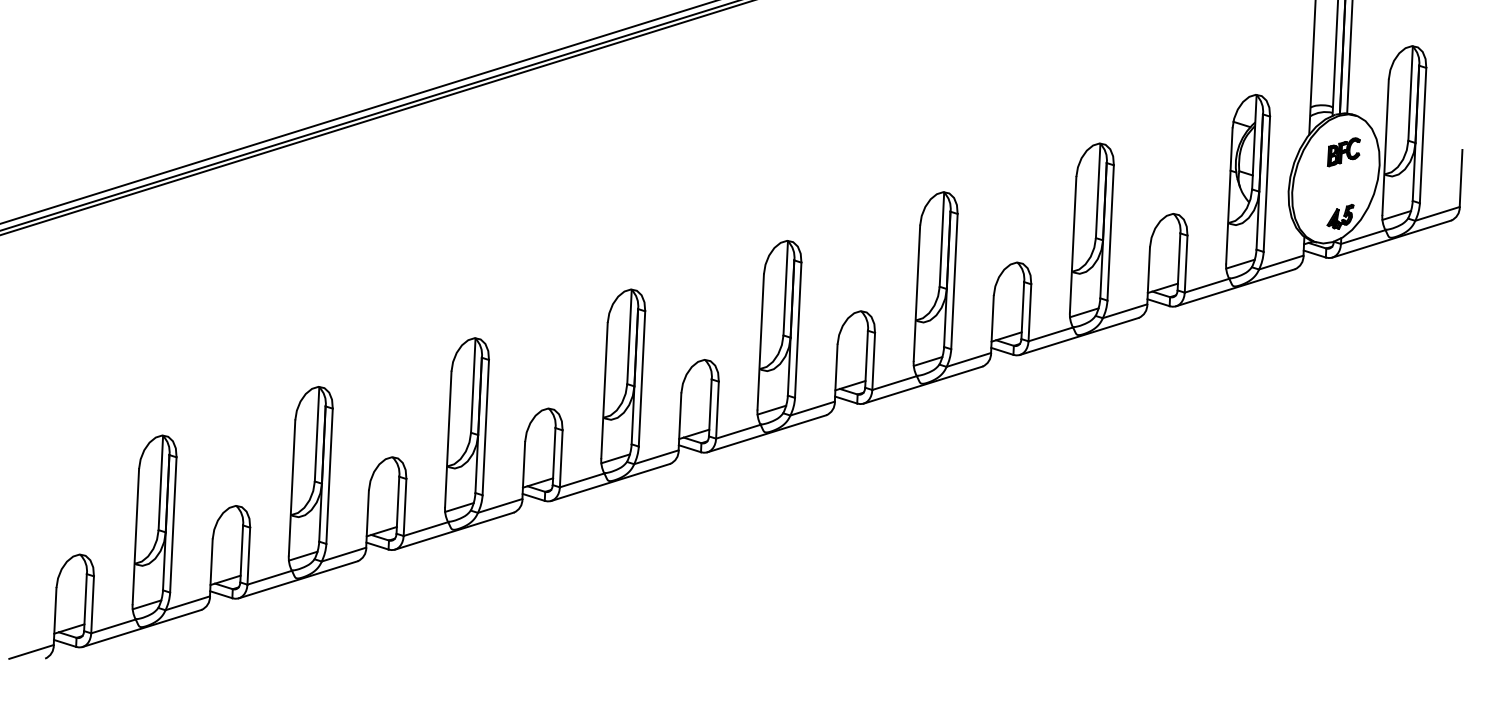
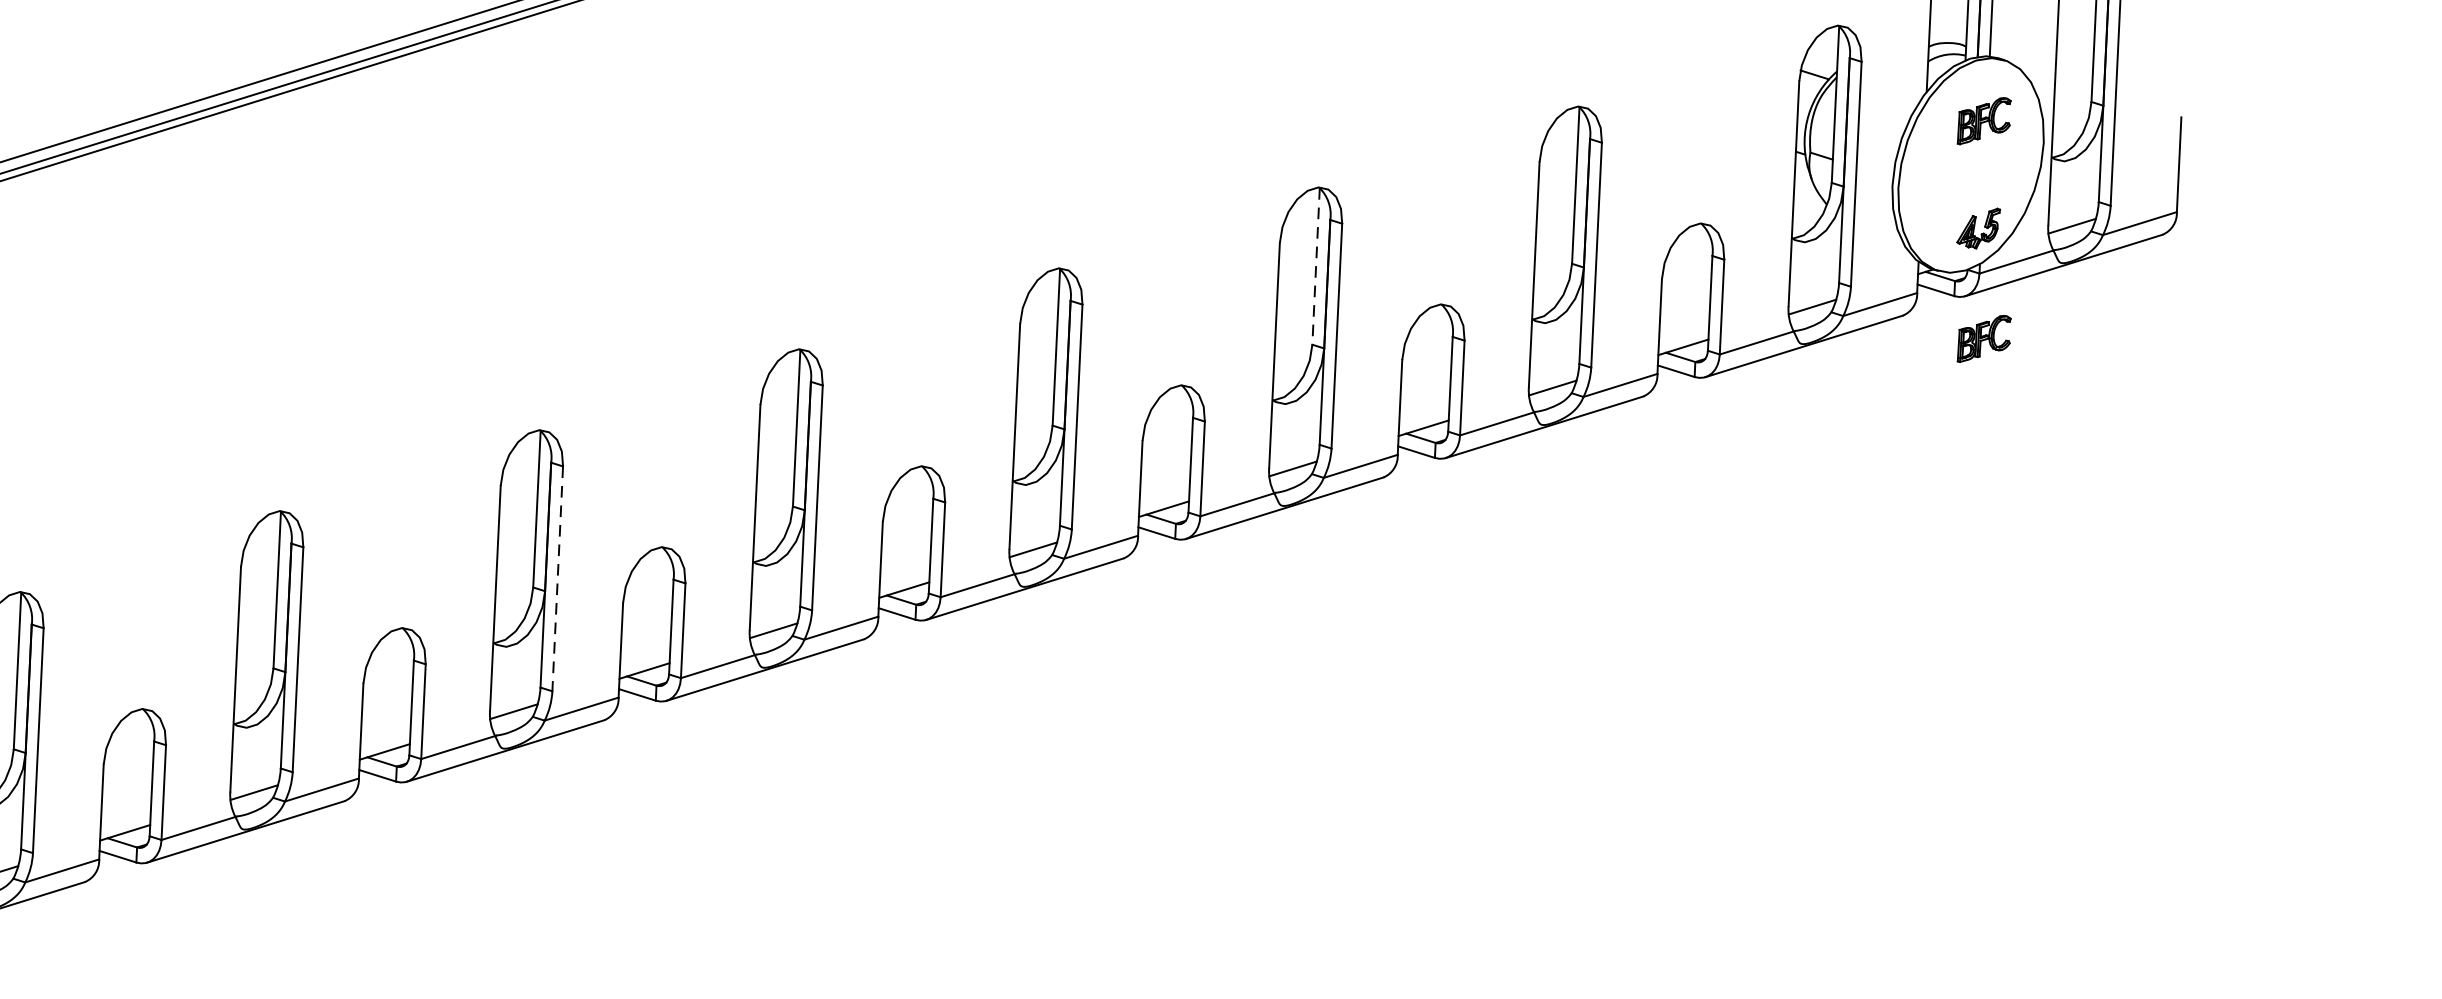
line: (941, 240) -> (1315, 267), solid -> dashed
part: (1343, 283) -> (1983, 339), added
line: (485, 427) -> (557, 578), solid -> dashed

